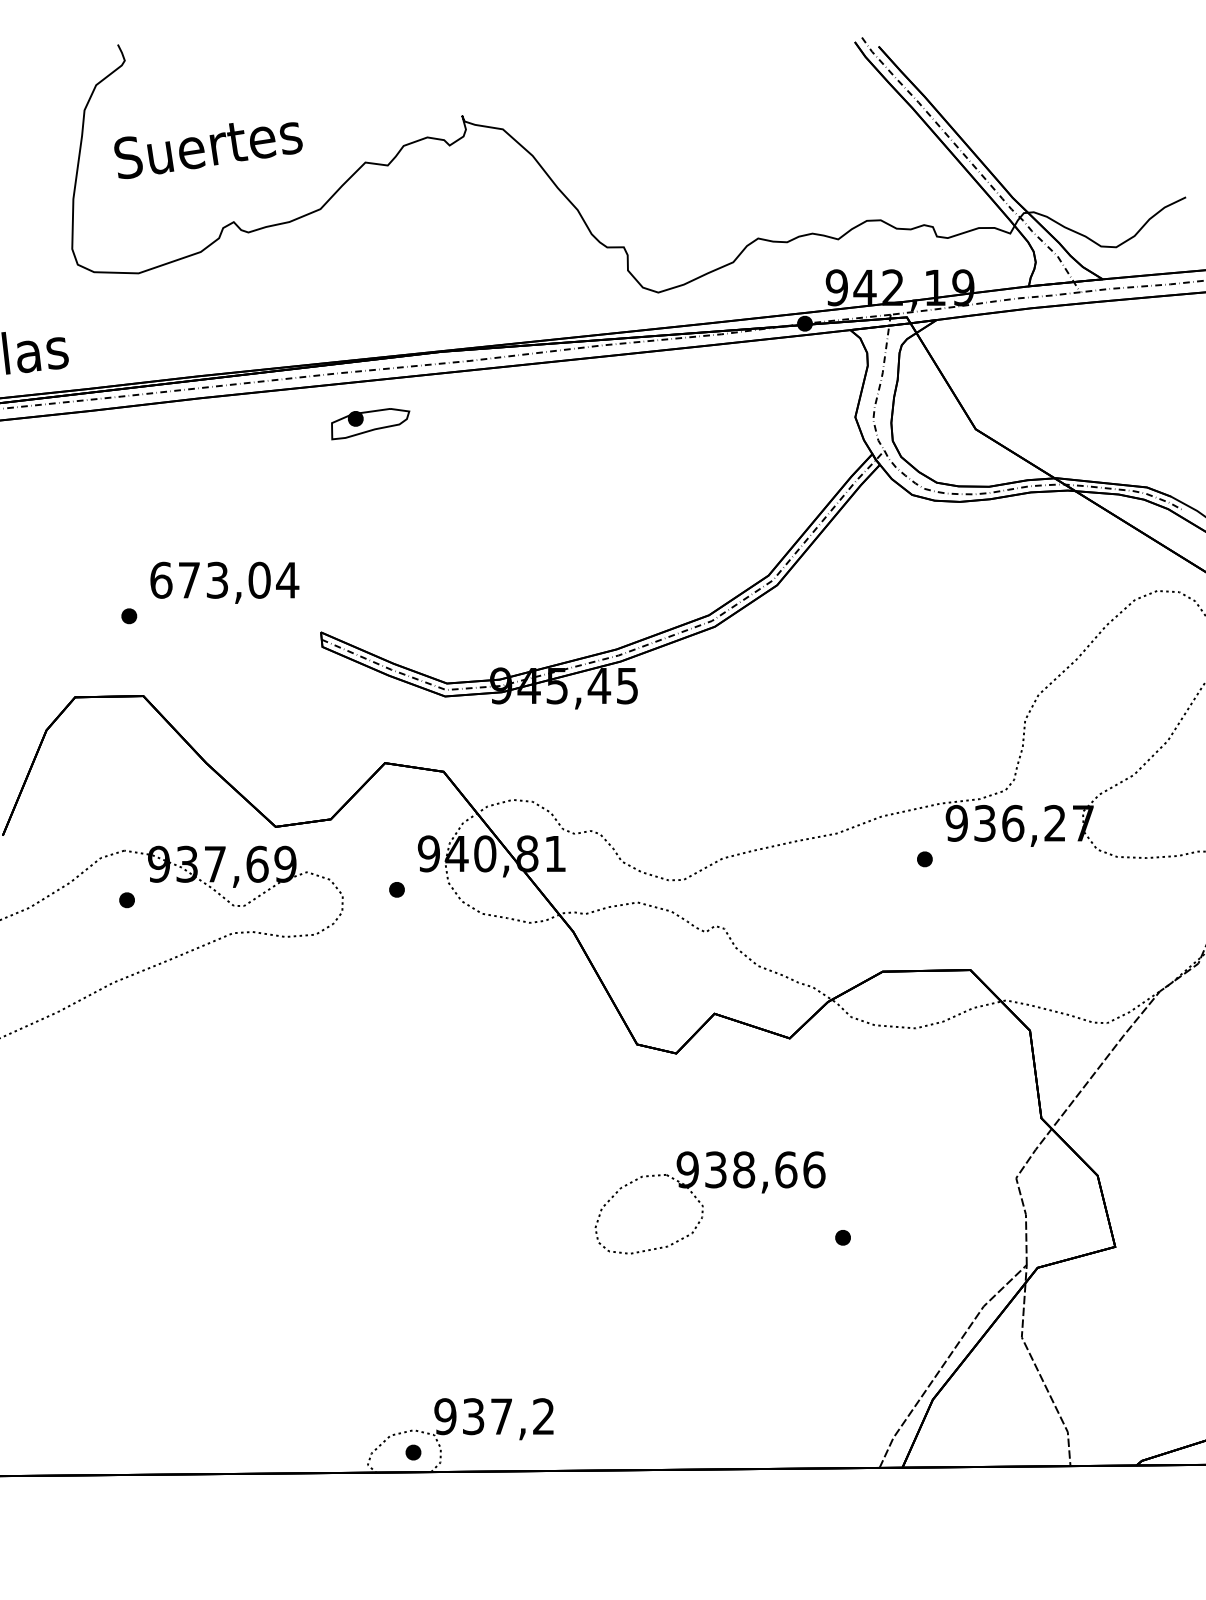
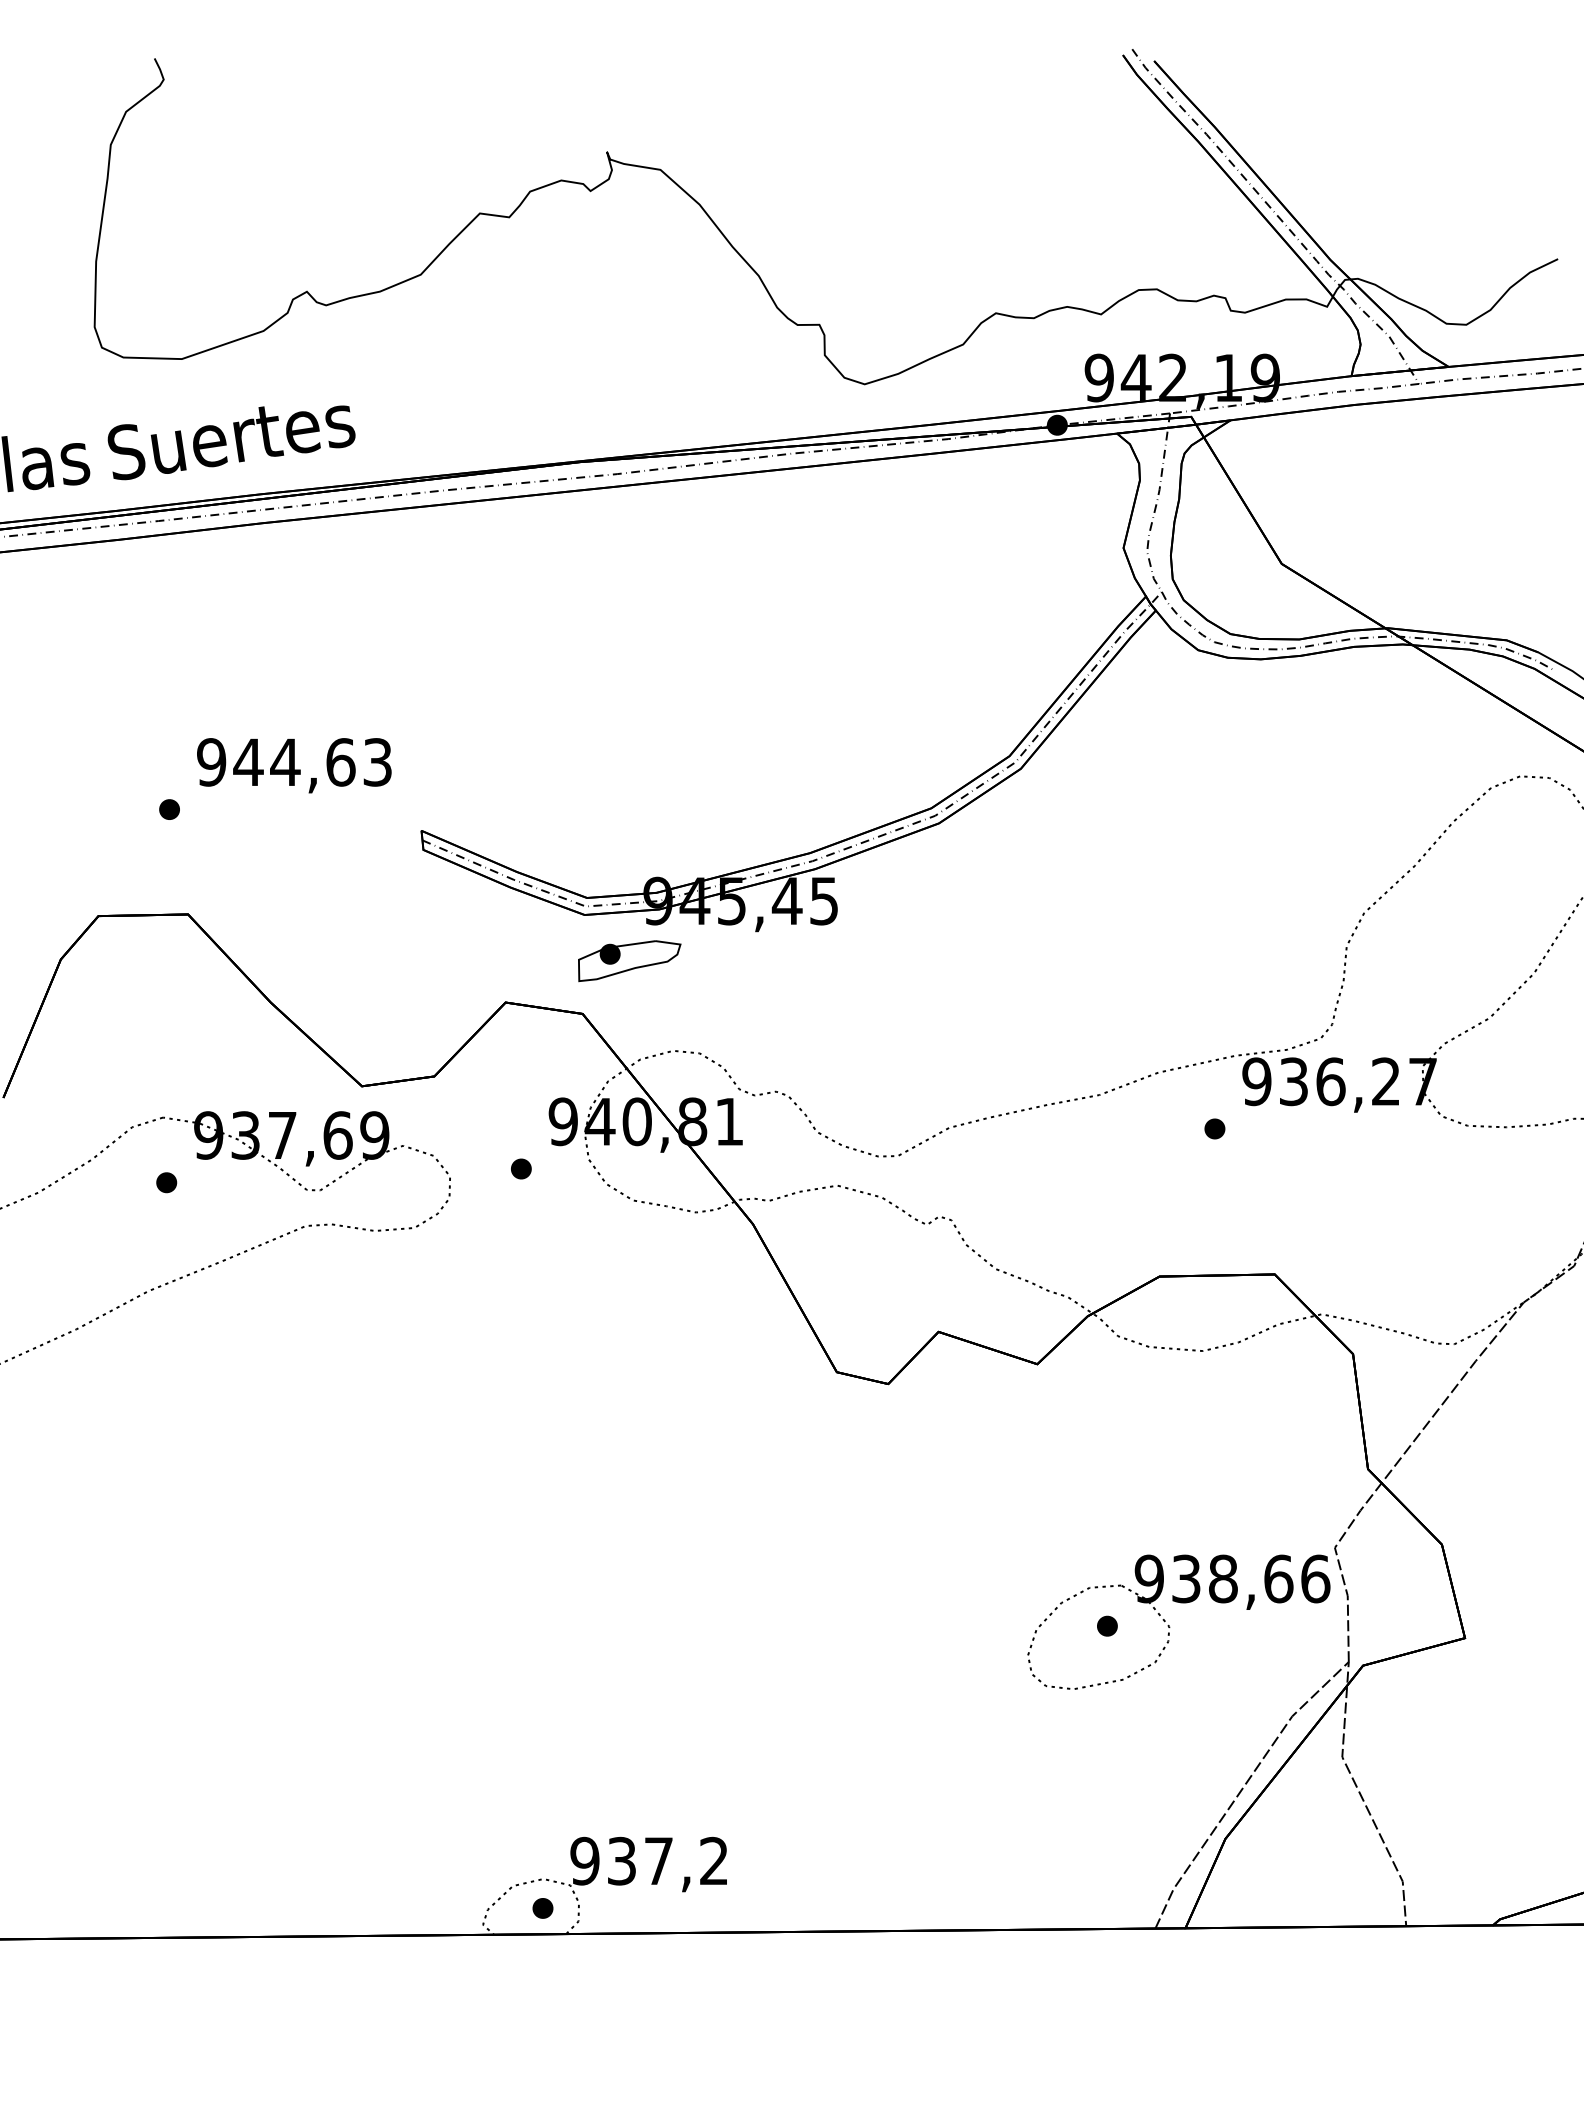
text: (208, 150) -> (231, 442), moved
part: (370, 424) -> (629, 961), moved
text: (225, 580) -> (295, 762), 673,04 -> 944,63
part: (703, 1205) -> (1169, 1625), moved

